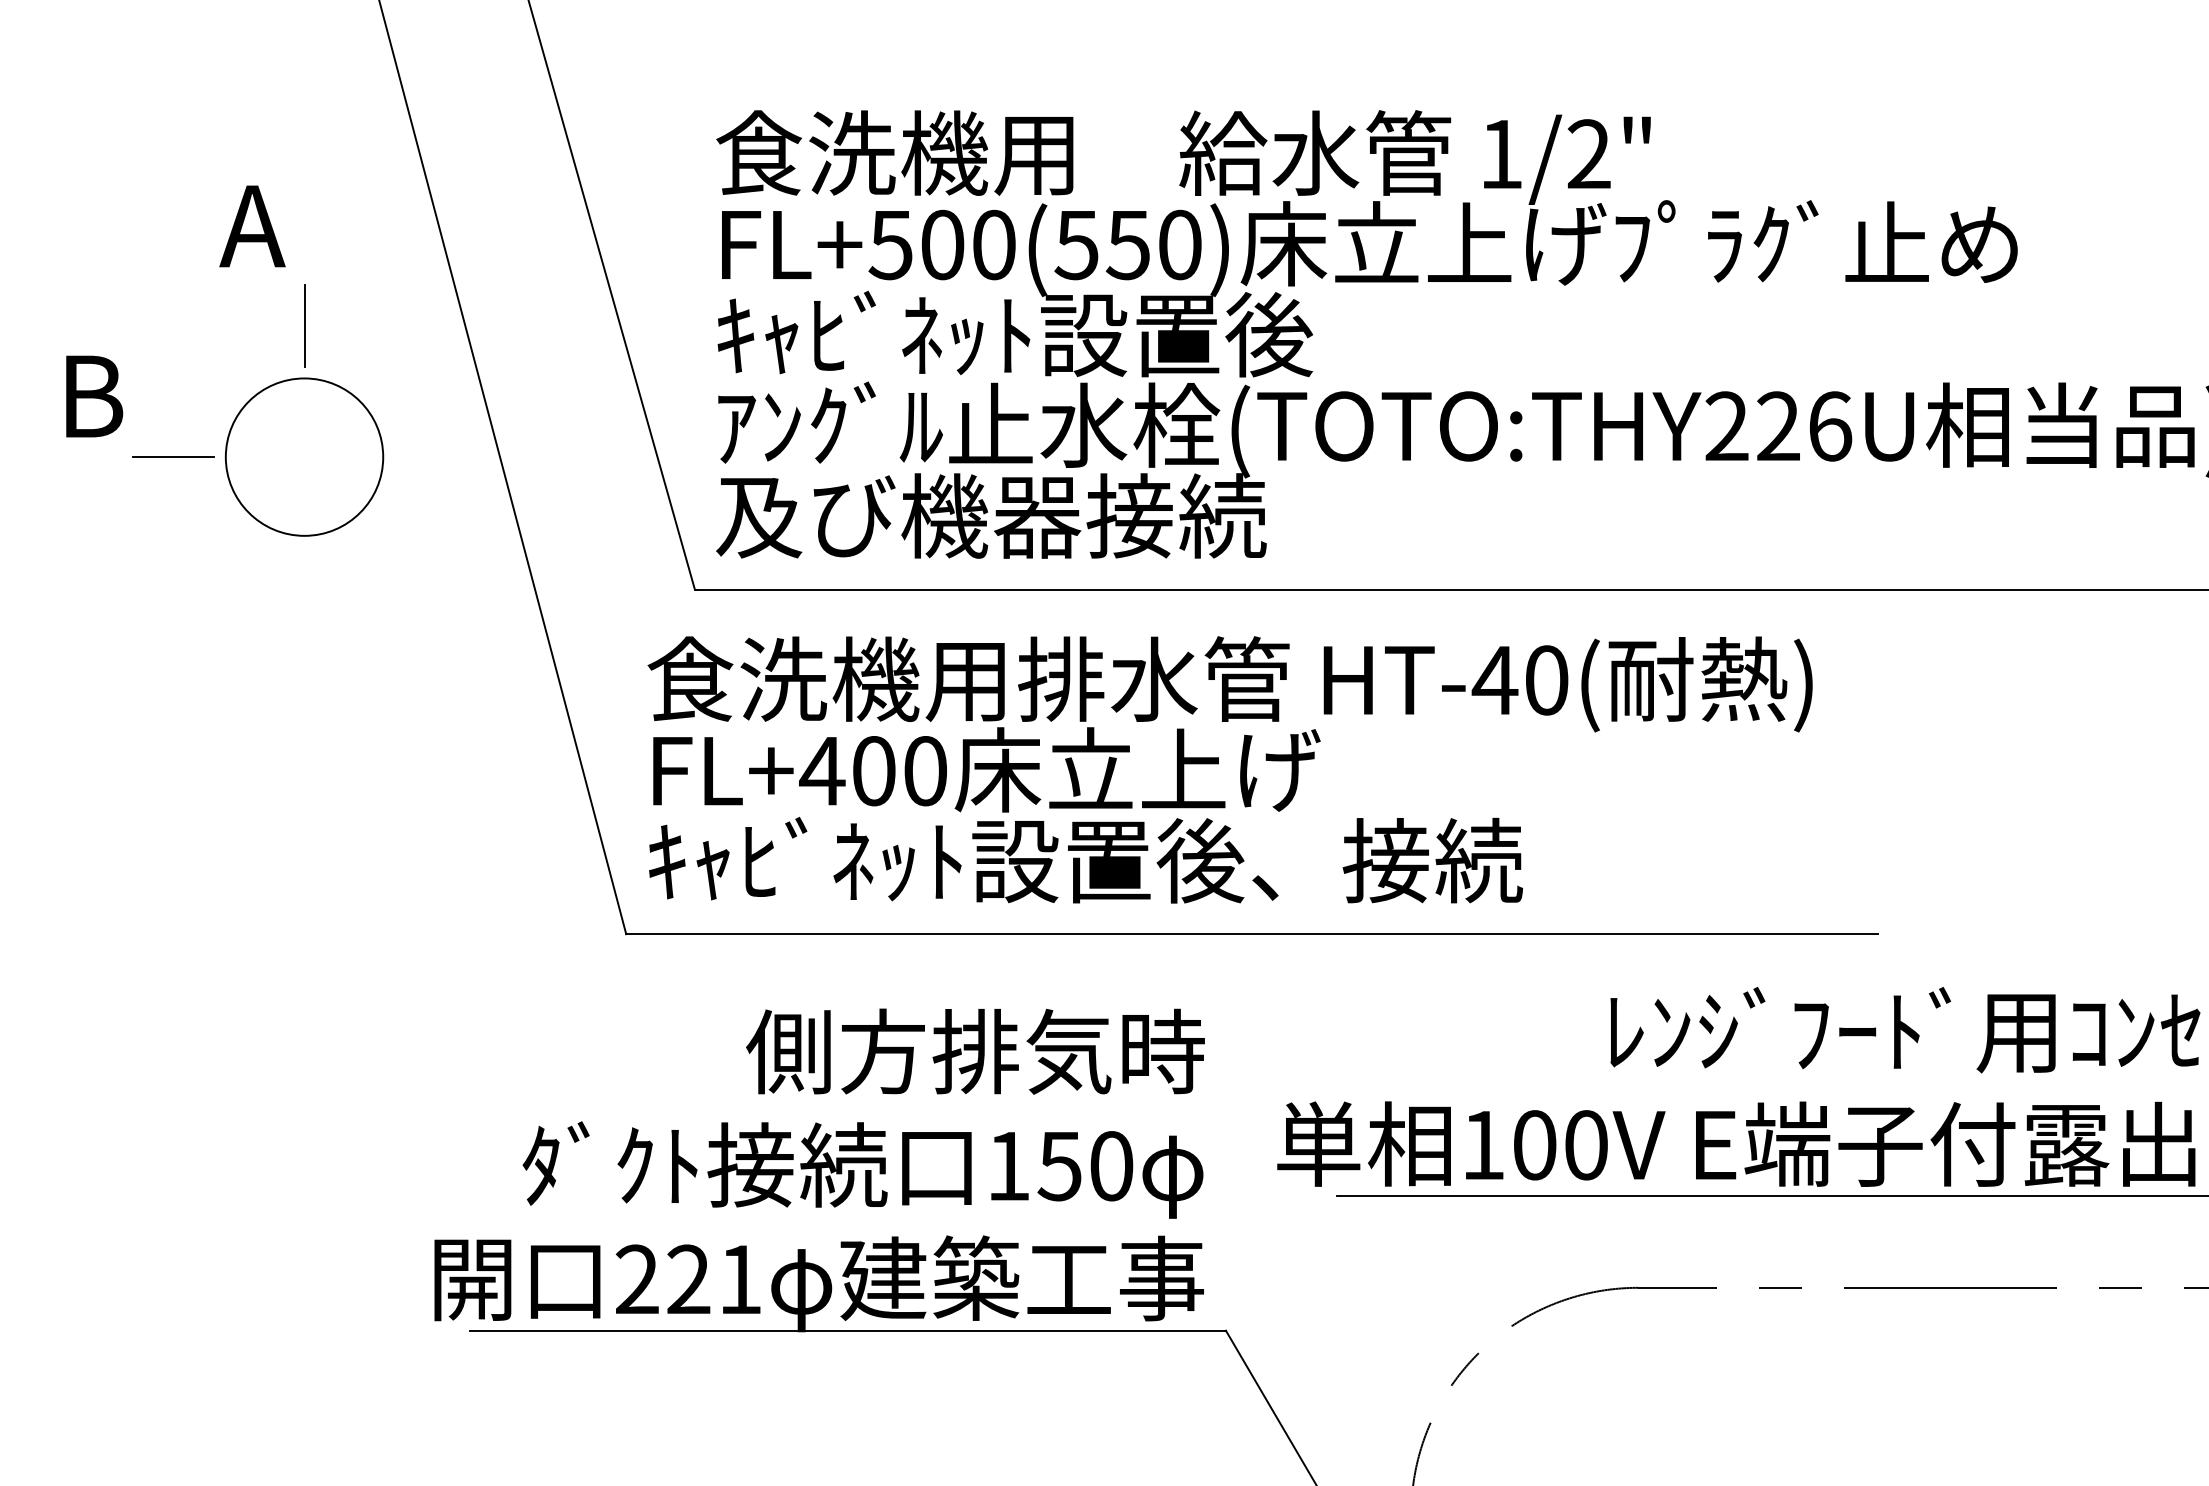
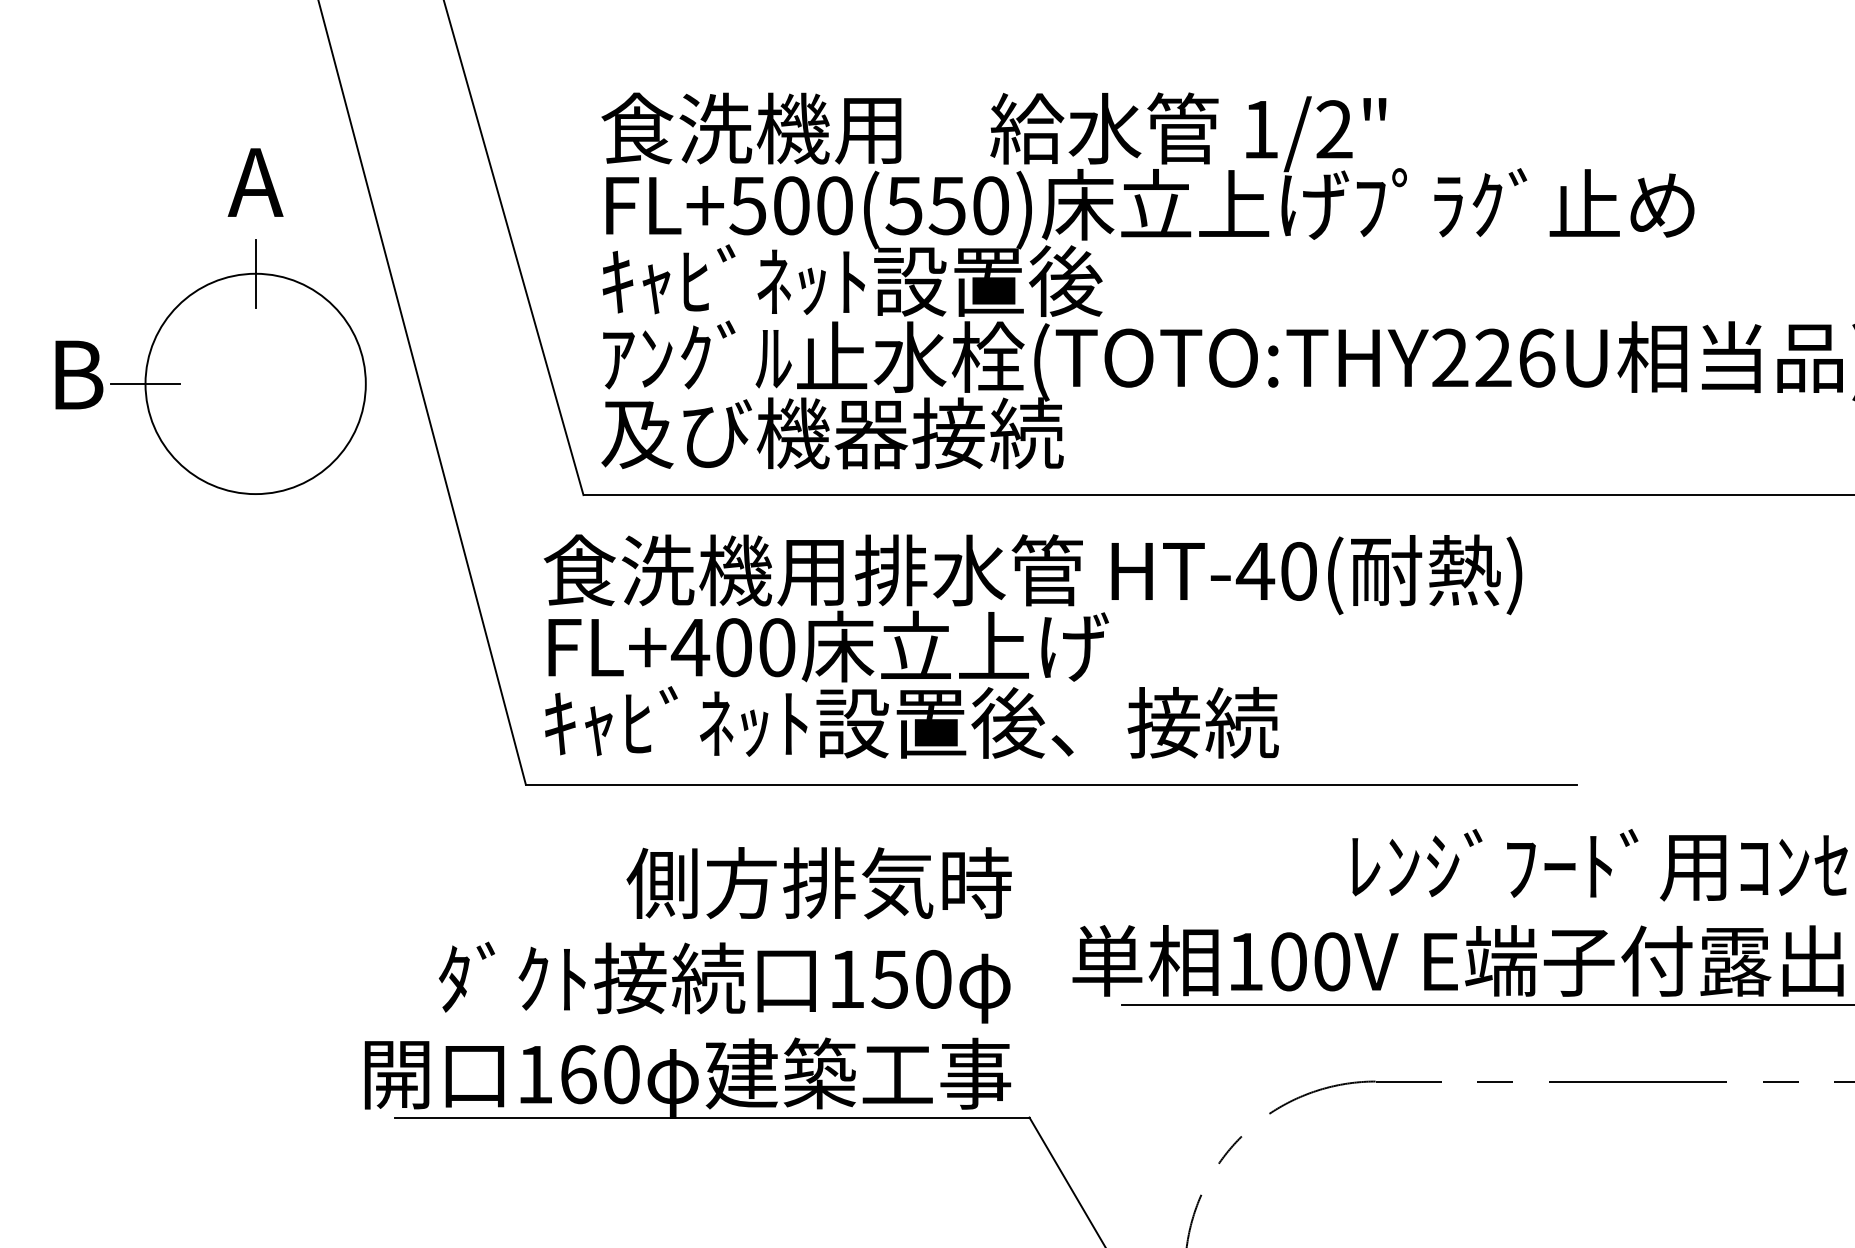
text: (252, 226) -> (255, 182), moved
text: (94, 396) -> (79, 374), moved
circle: (304, 456) -> (255, 383), size x1.67
text: (688, 1279) -> (578, 1074), 221 -> 160

